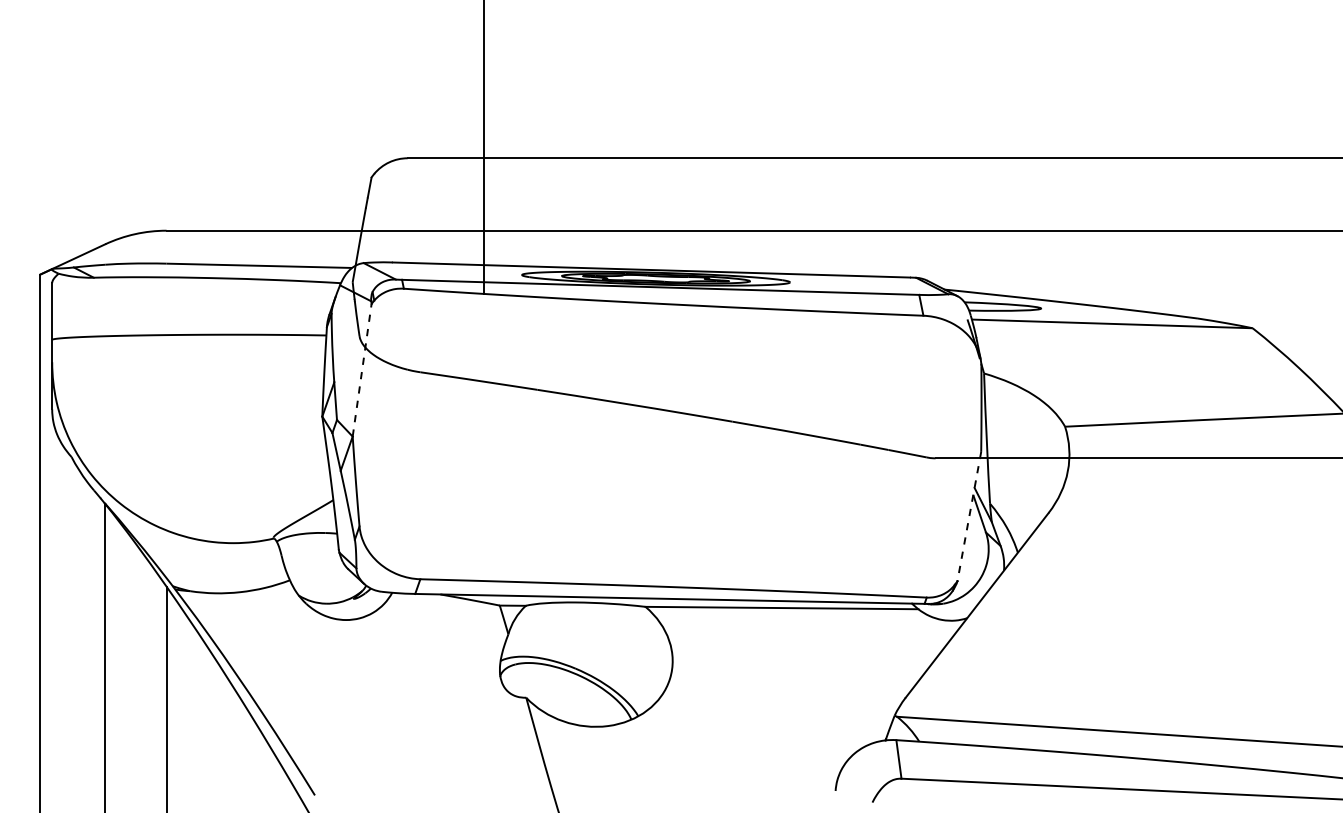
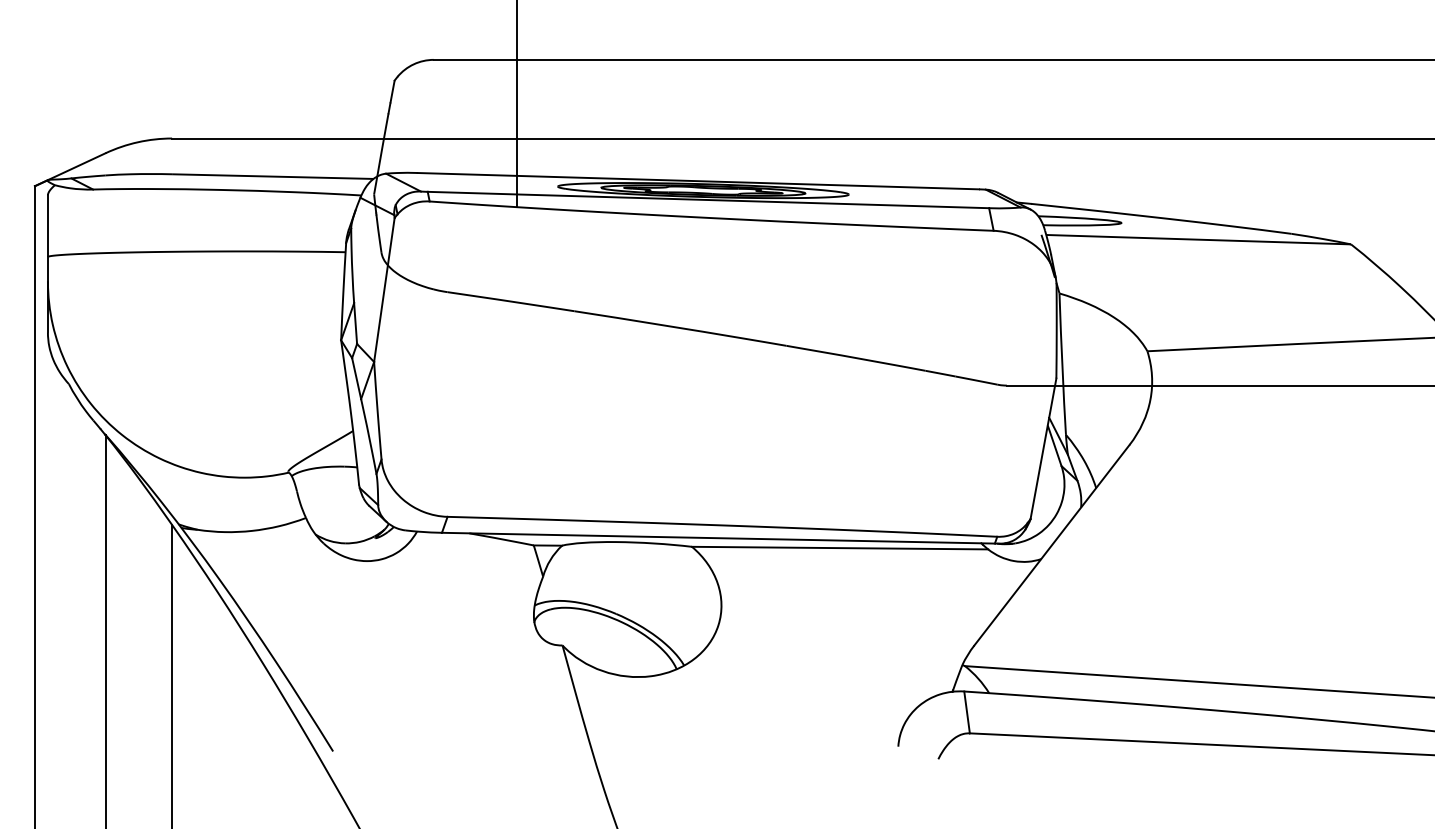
line: (362, 369) -> (384, 289), dashed -> solid
line: (969, 516) -> (1043, 448), dashed -> solid

